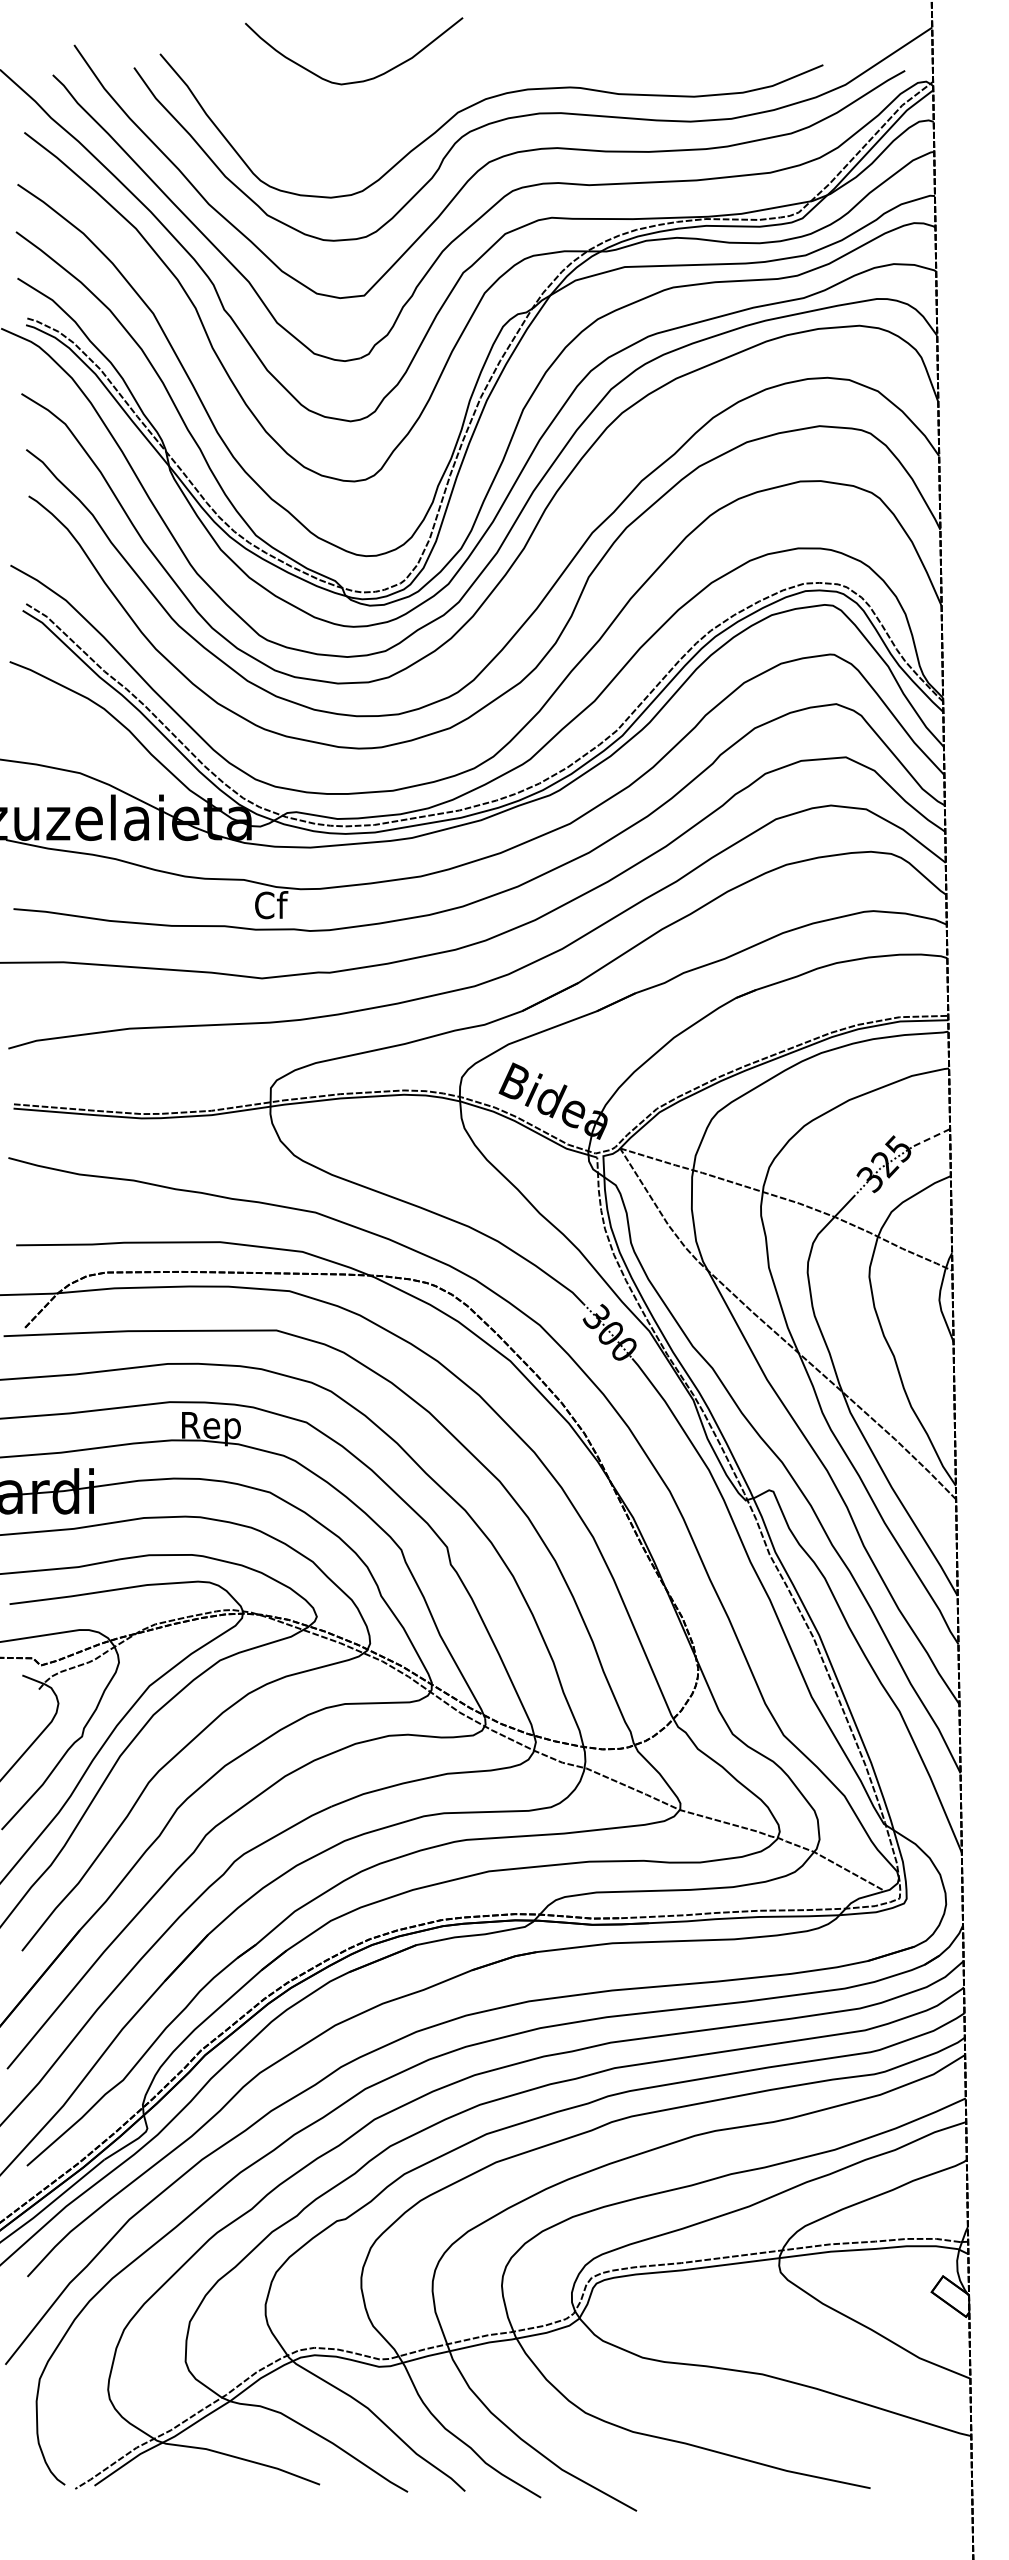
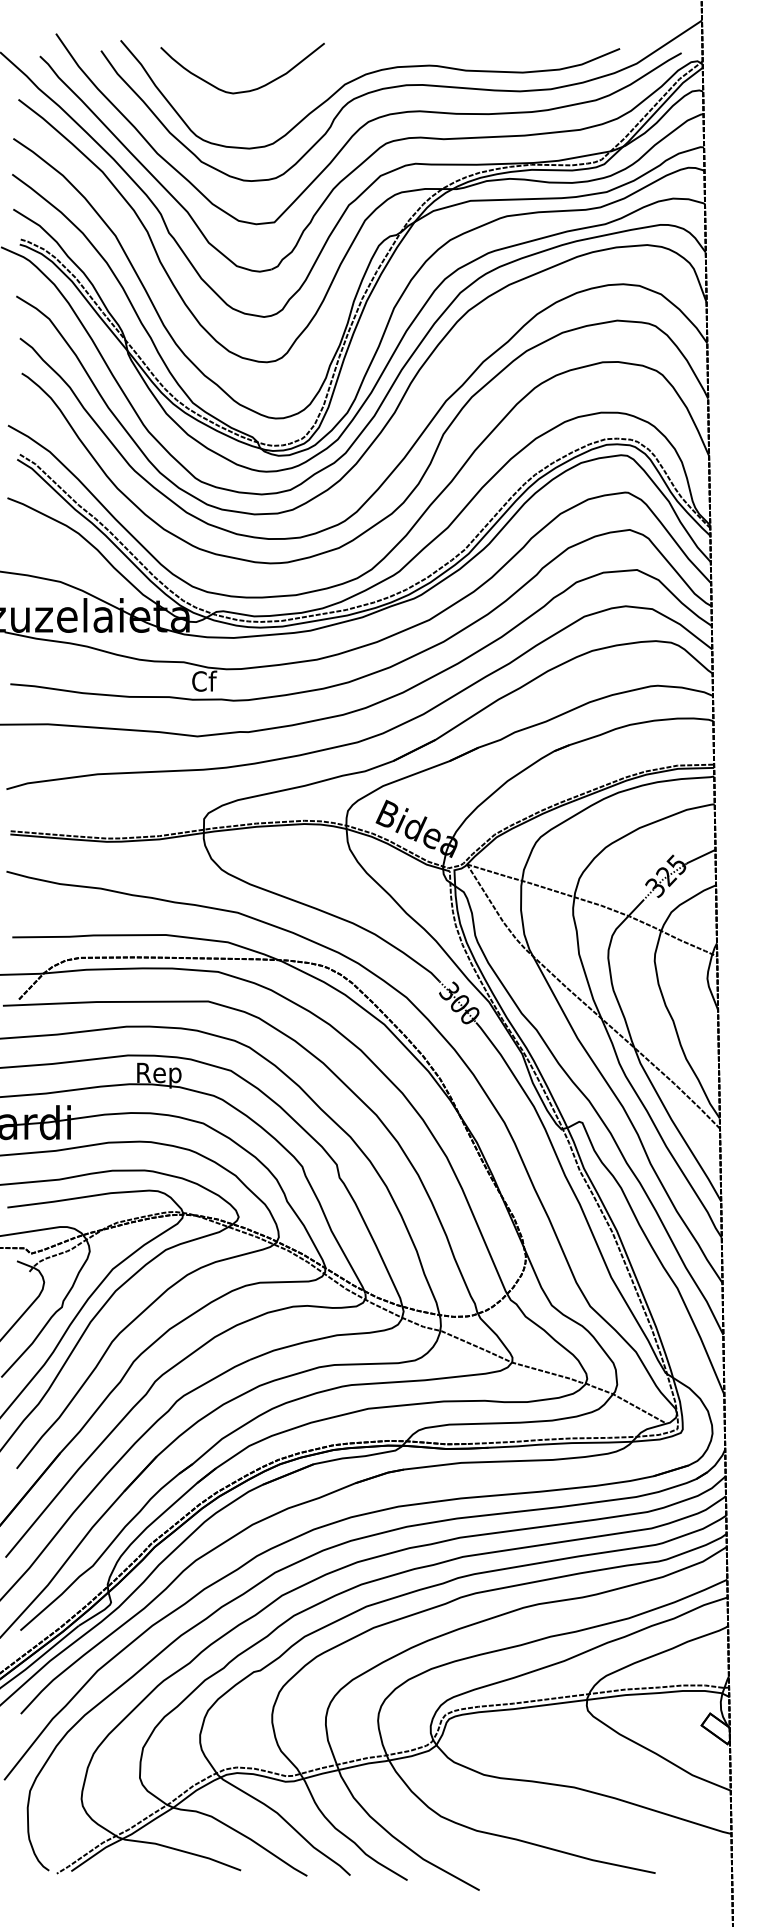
curve: (360, 80) -> (247, 90), moved
line: (929, 1138) -> (699, 856), dashed -> solid

